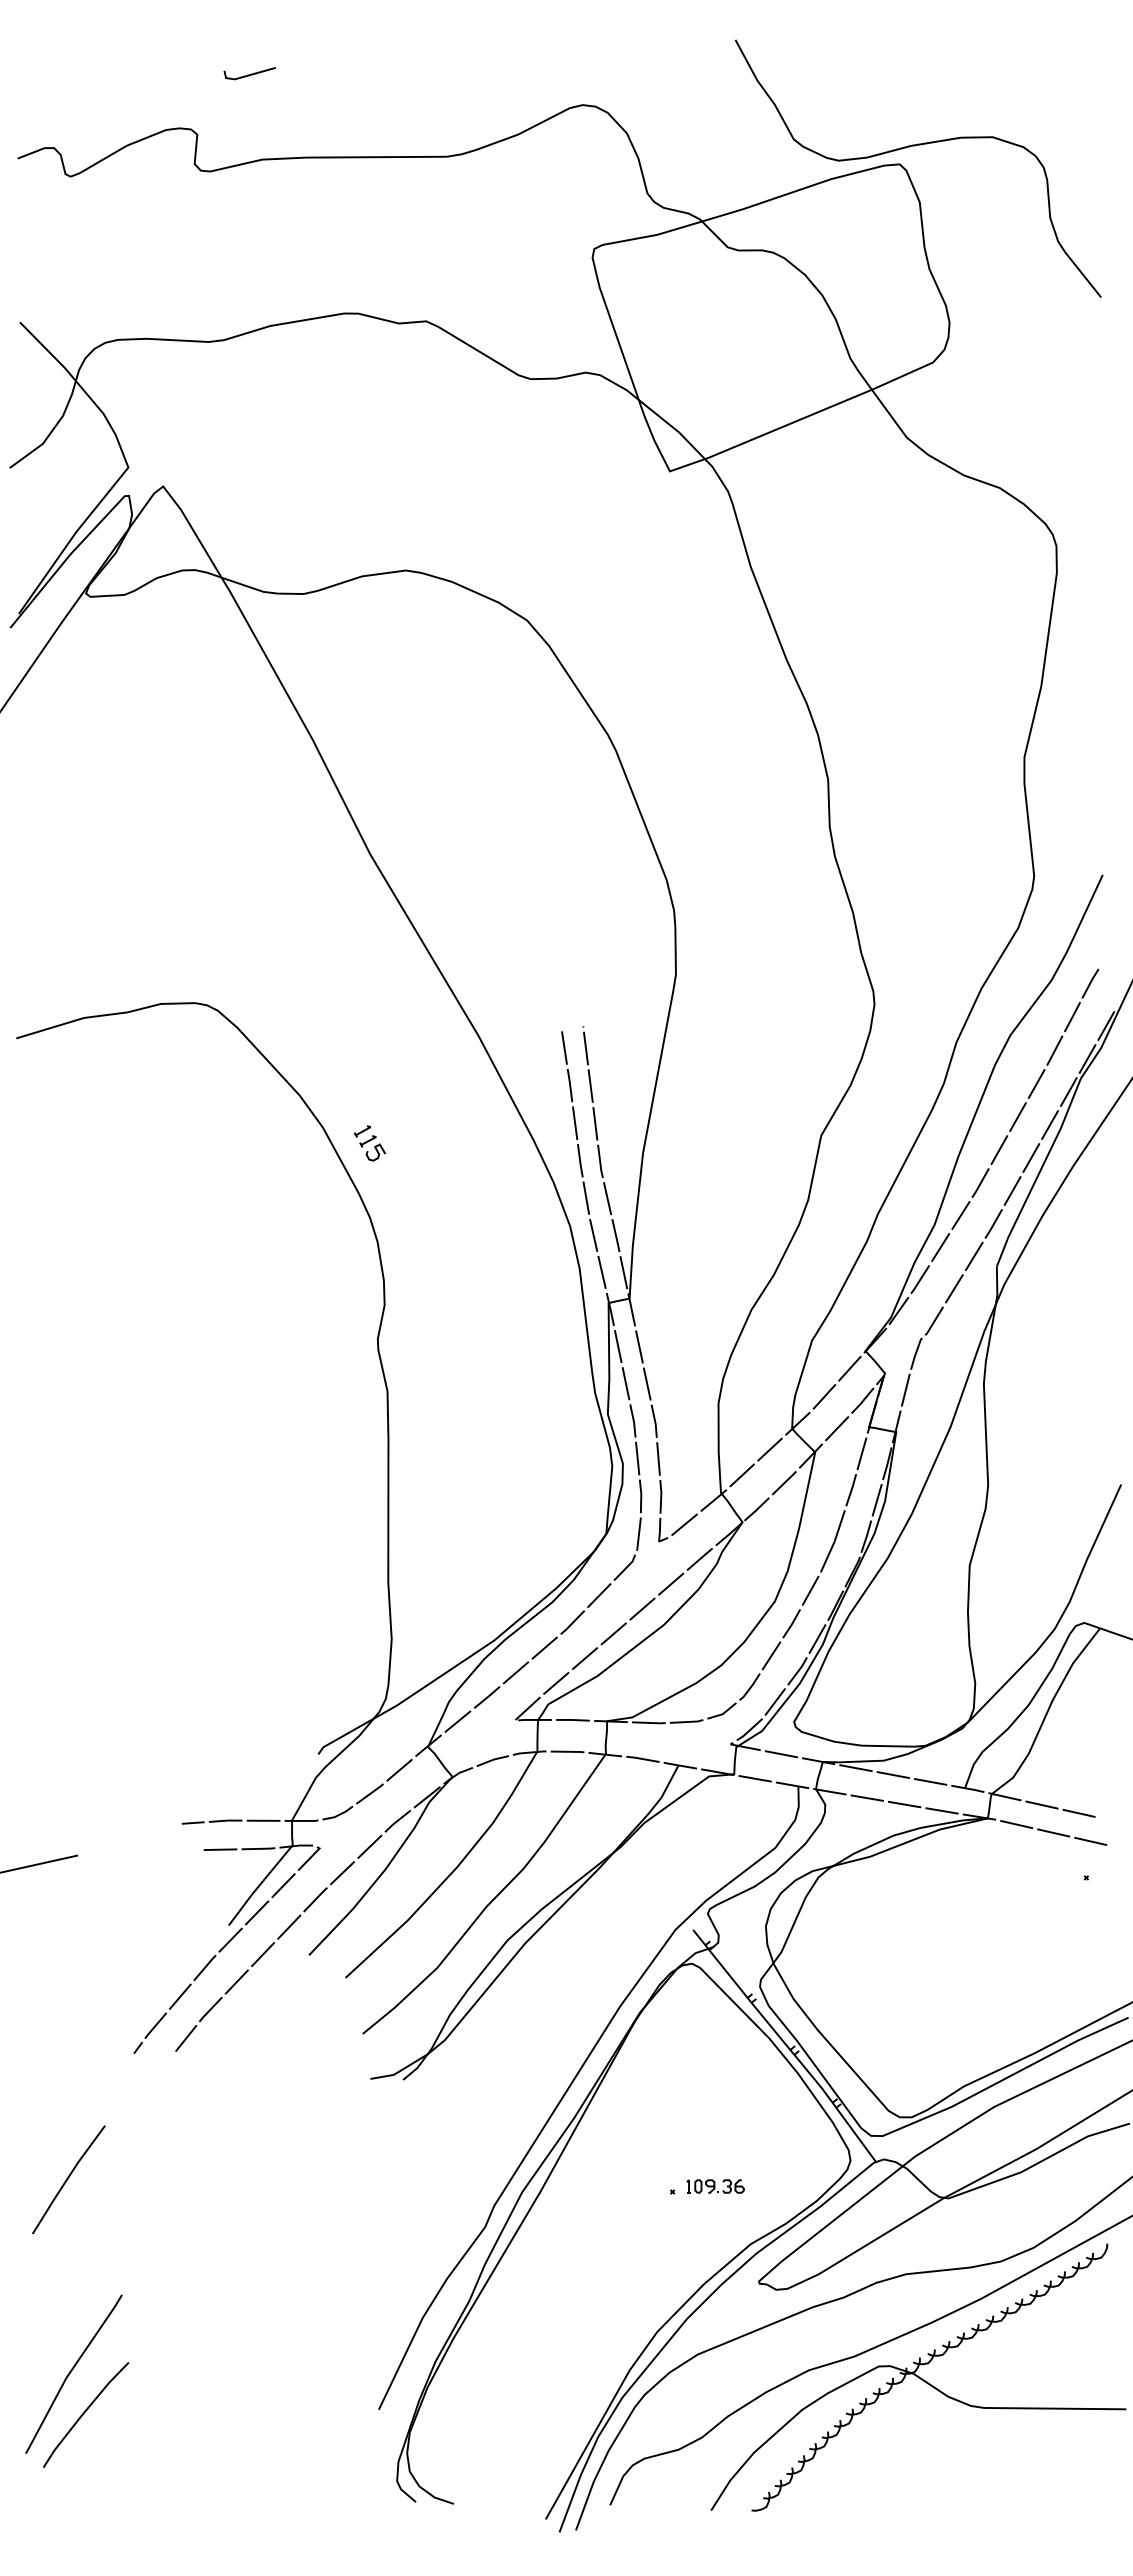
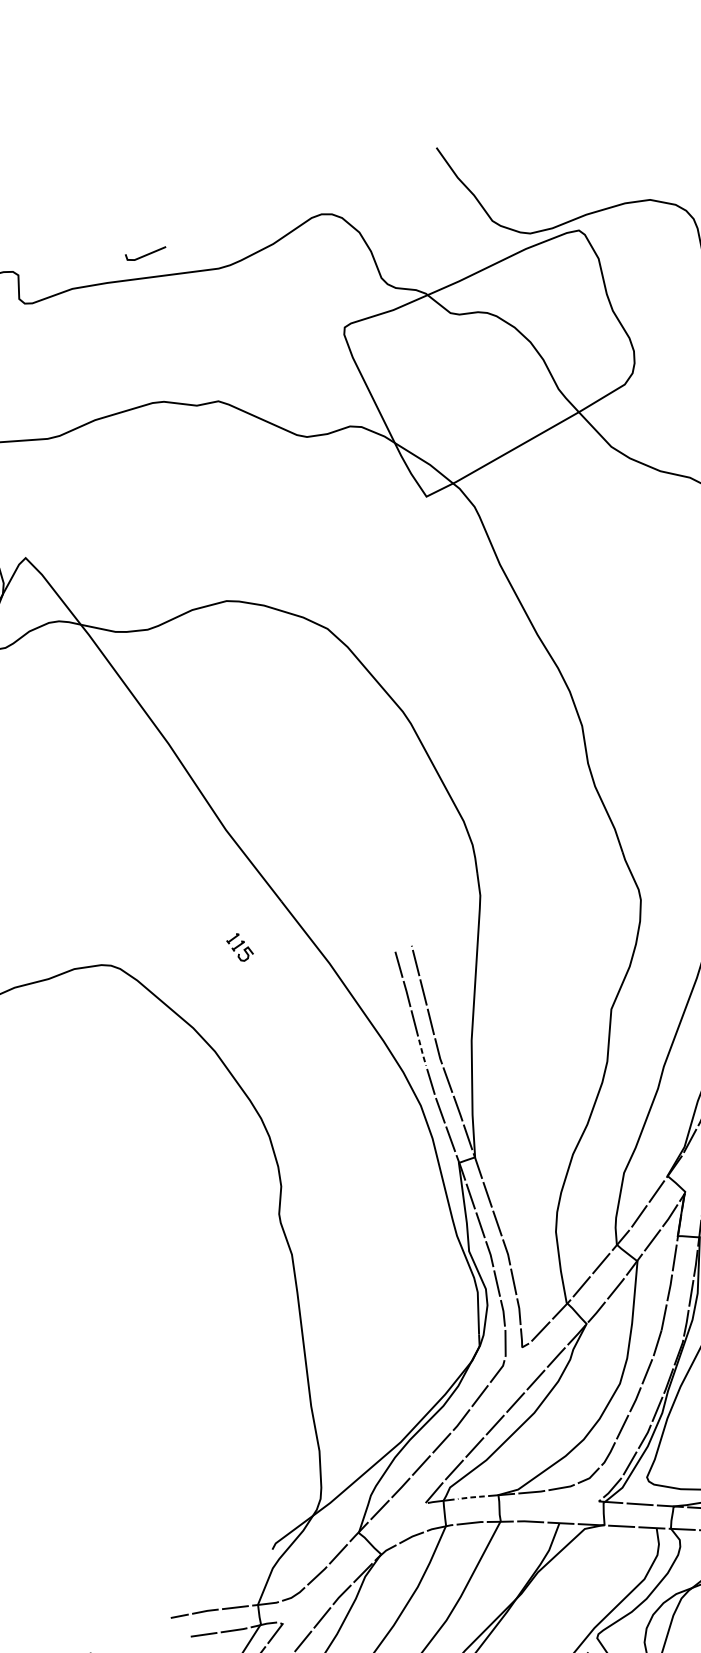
line: (249, 74) -> (145, 254), moved
part: (369, 1143) -> (239, 947), moved
line: (580, 1161) -> (422, 1053), solid -> dashed
line: (572, 1720) -> (470, 1497), solid -> dashed

